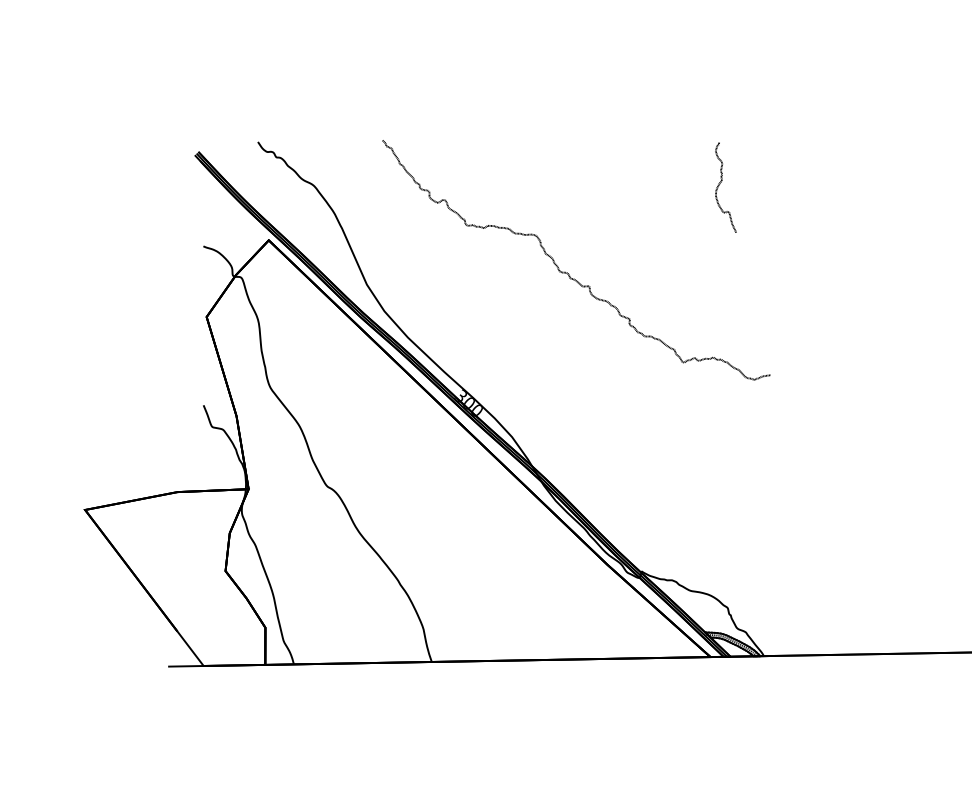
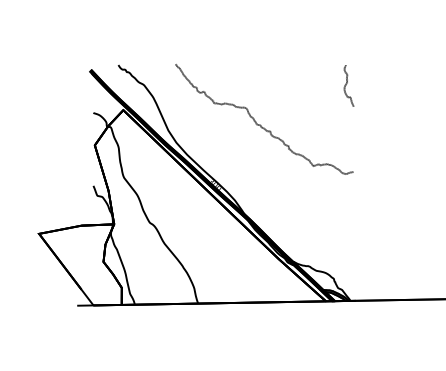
curve: (720, 186) -> (346, 85), moved

